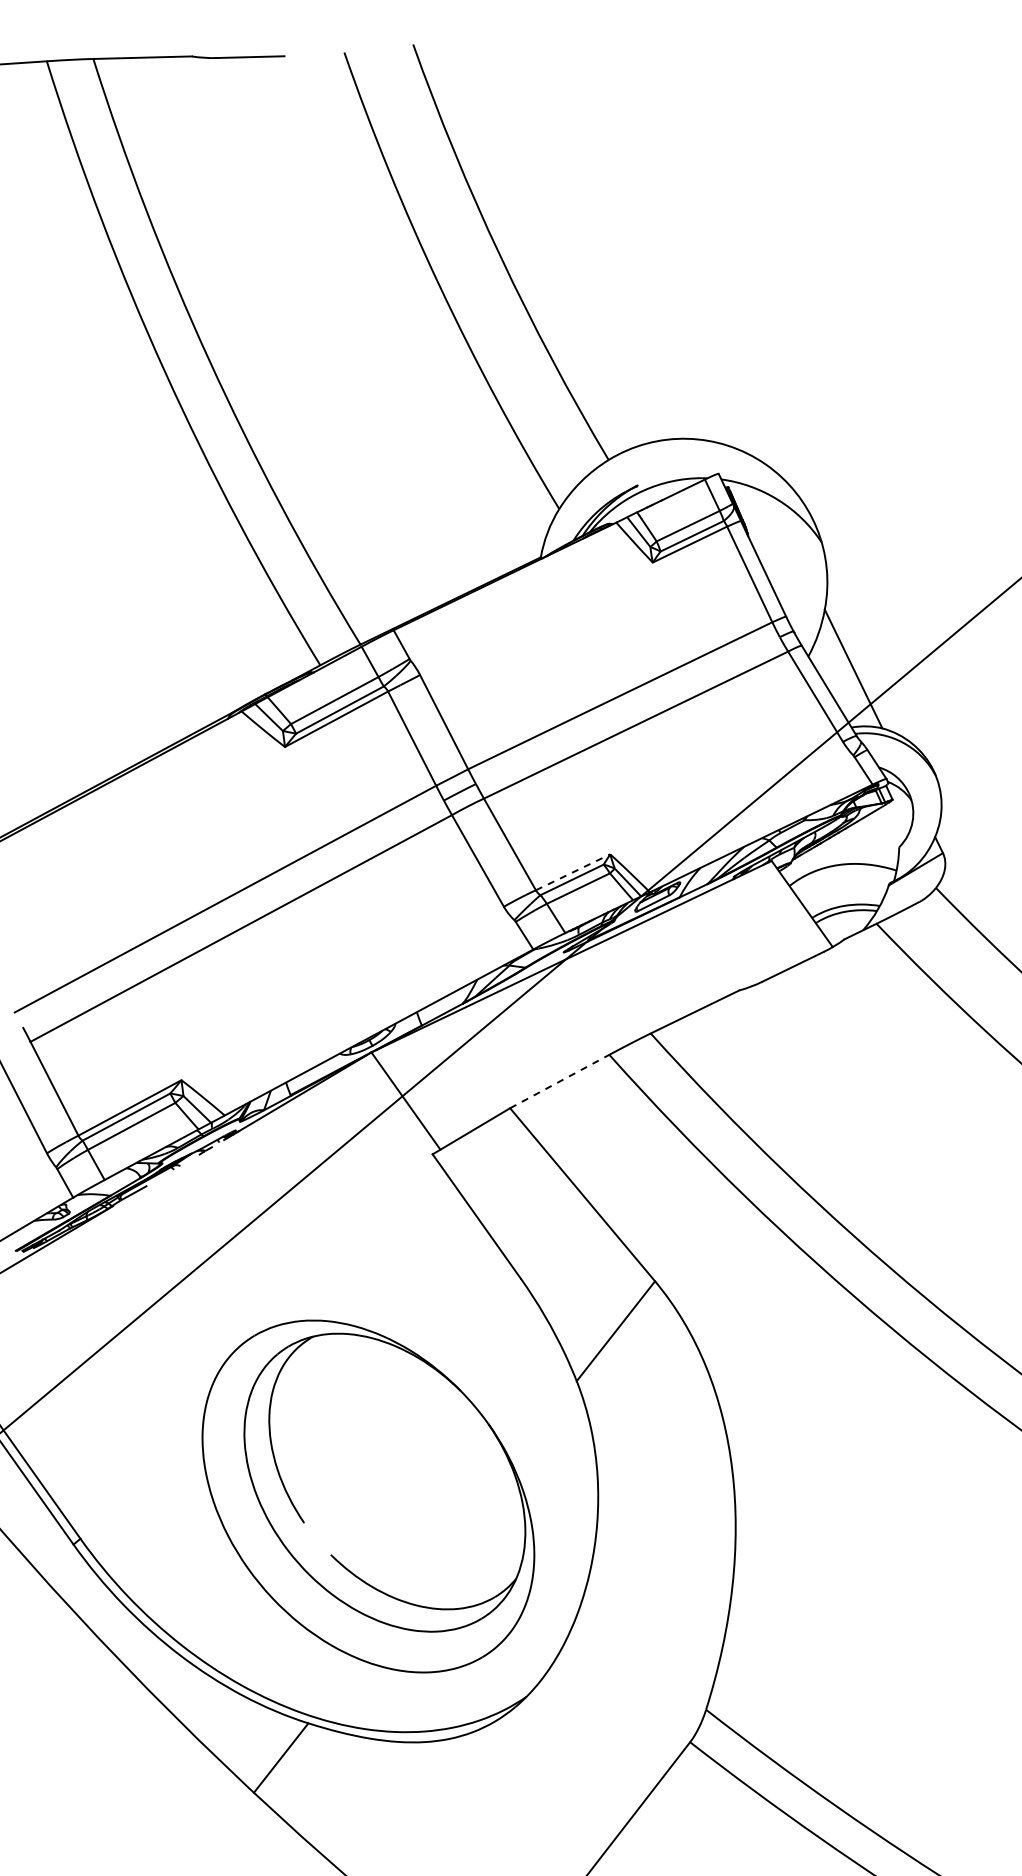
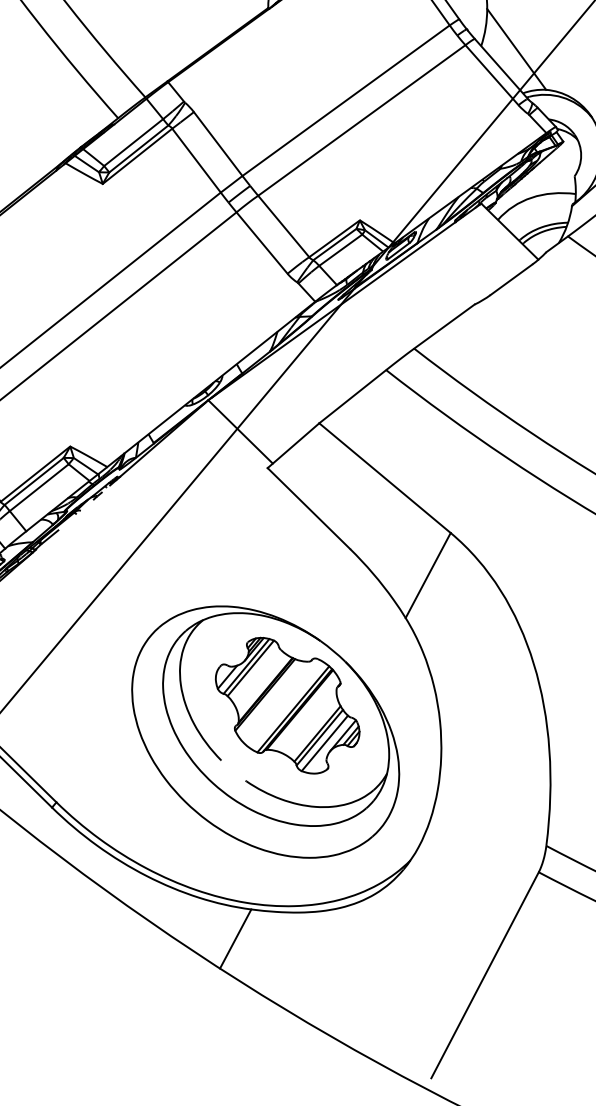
line: (573, 872) -> (334, 238), dashed -> solid
line: (560, 1081) -> (353, 396), dashed -> solid
part: (402, 1467) -> (287, 705), added

